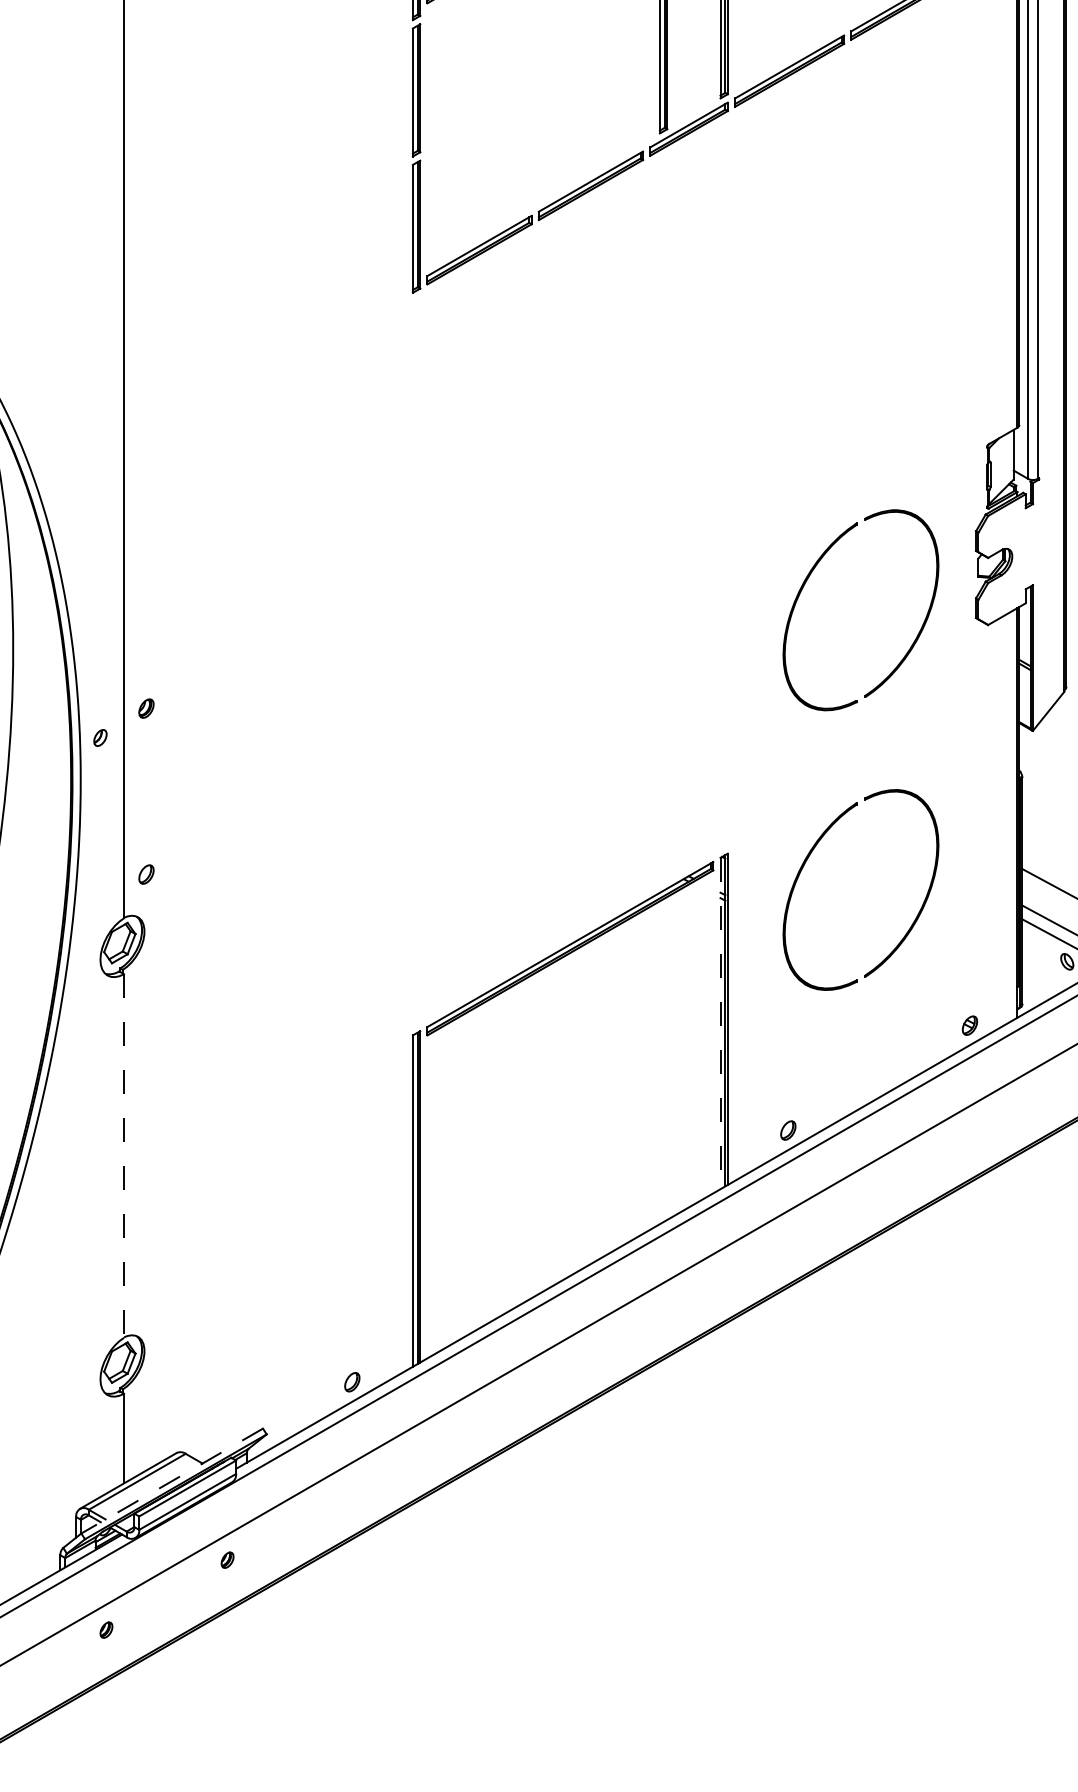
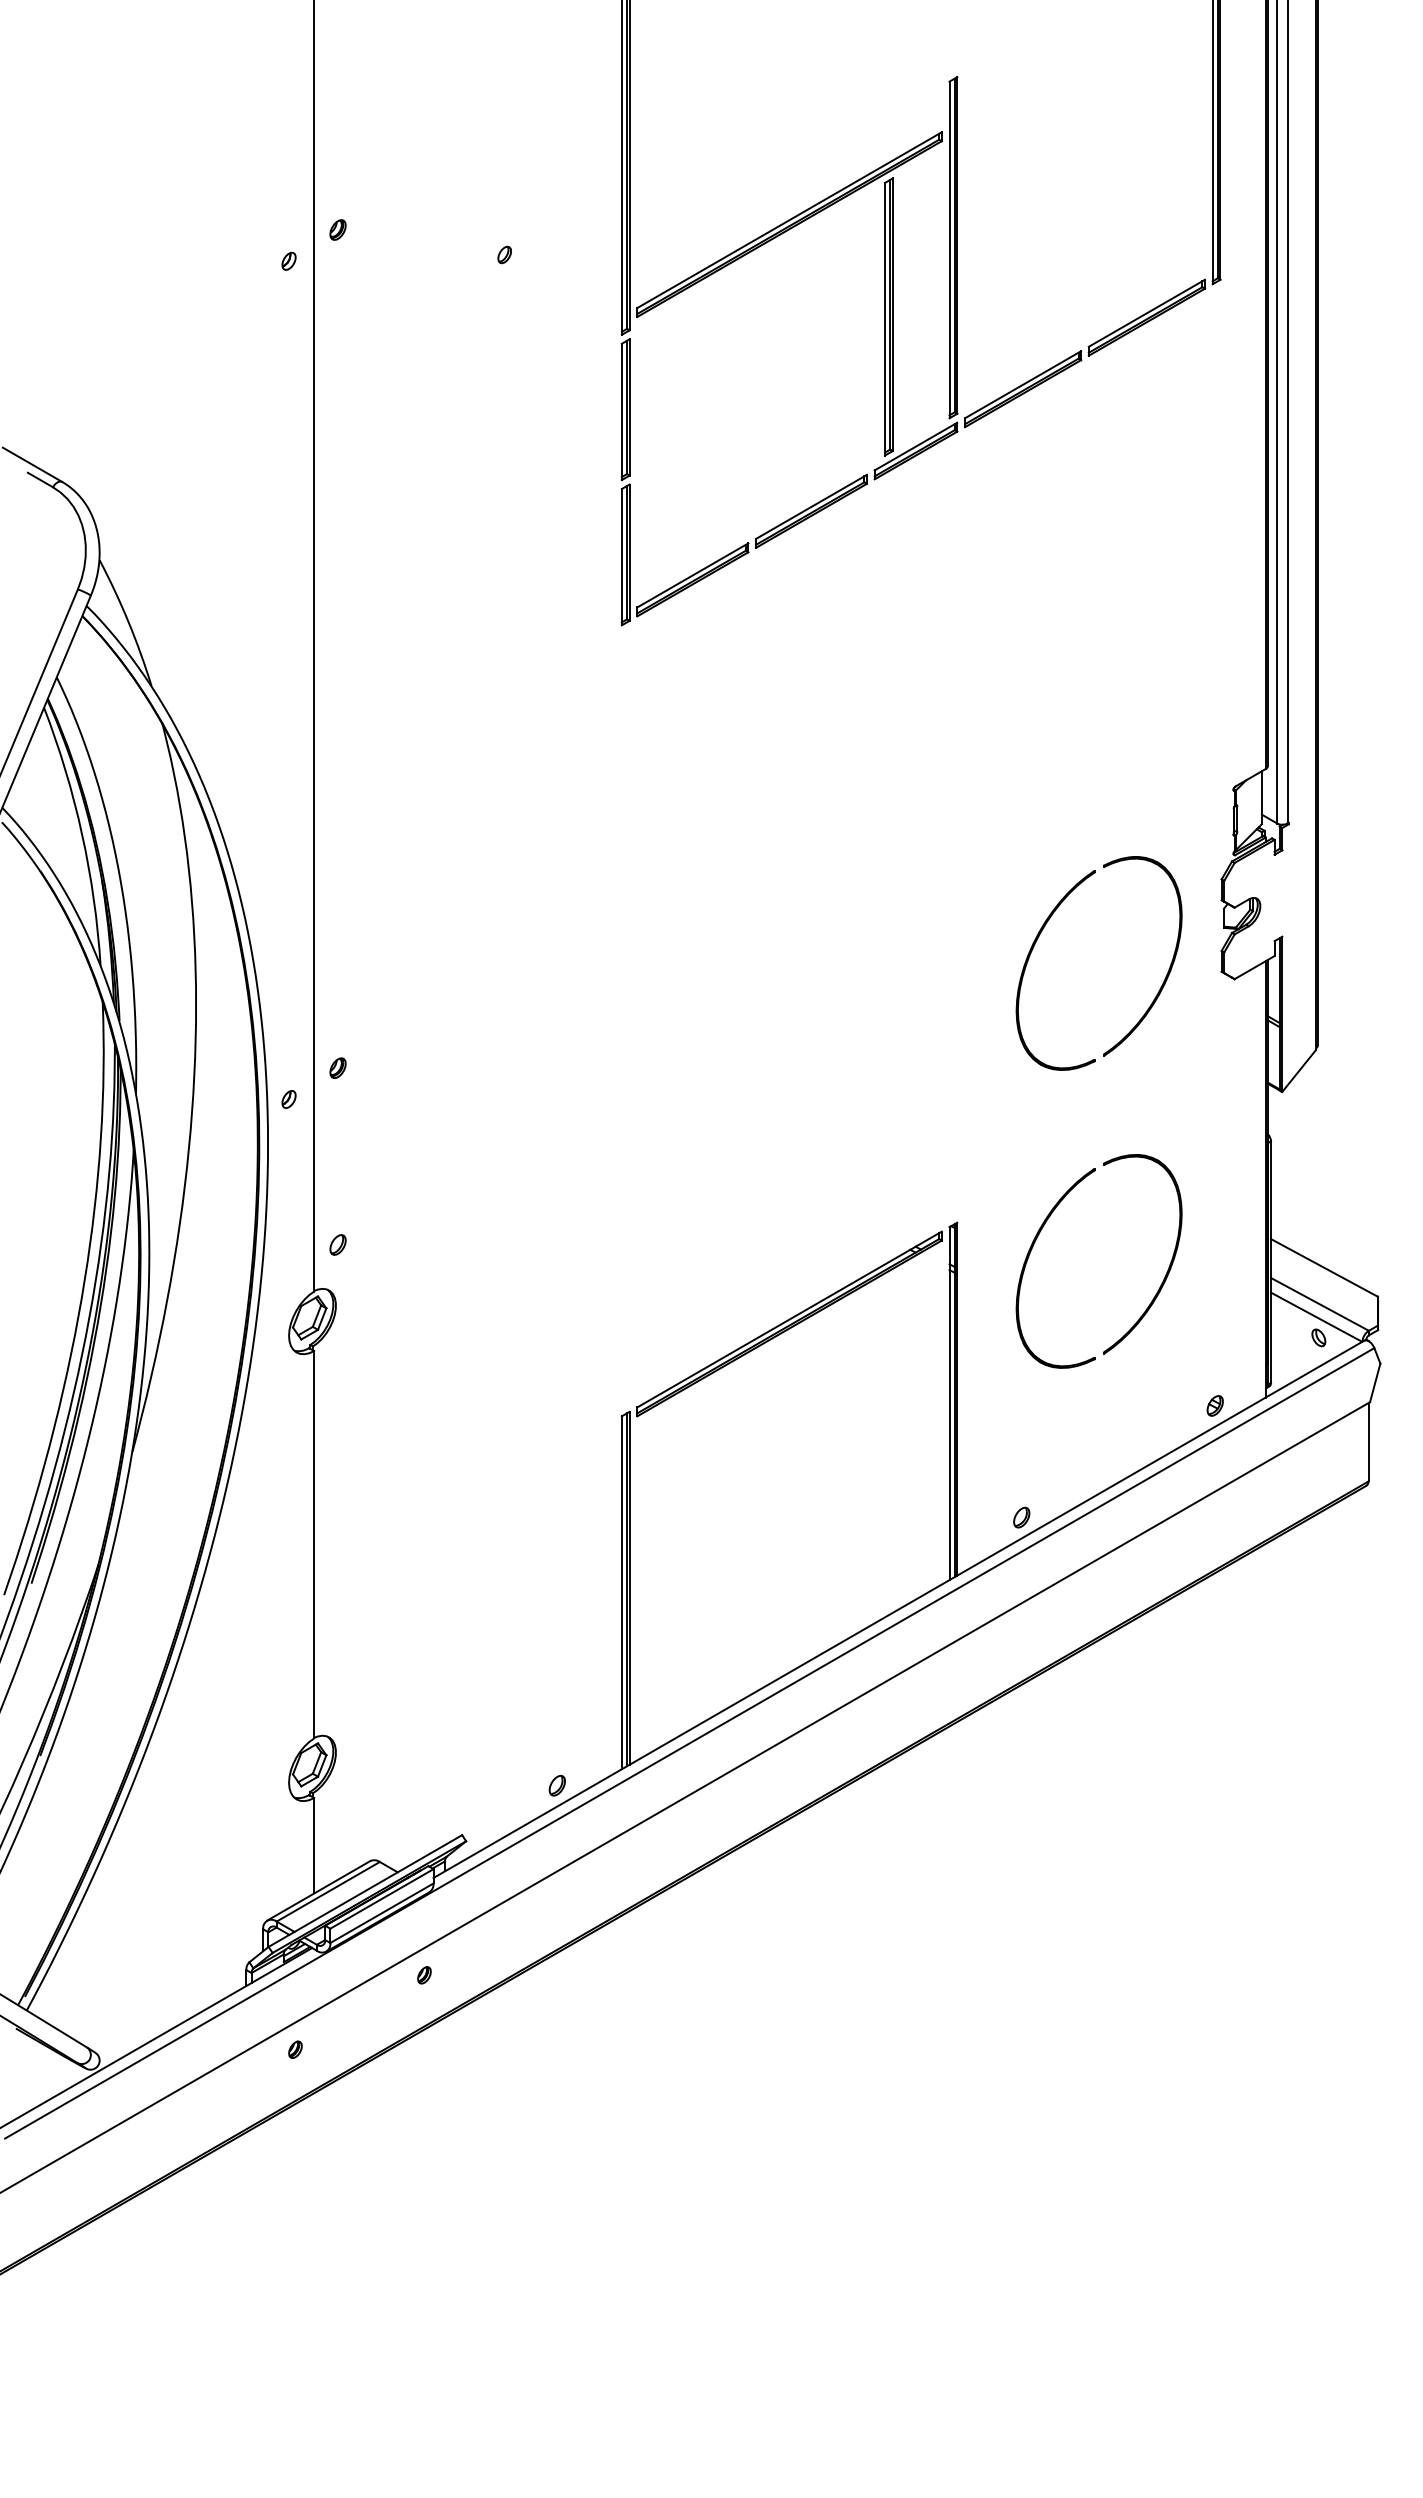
line: (720, 1024) -> (949, 1404), dashed -> solid
line: (124, 1155) -> (314, 1544), dashed -> solid
line: (172, 1481) -> (365, 1891), dashed -> solid

